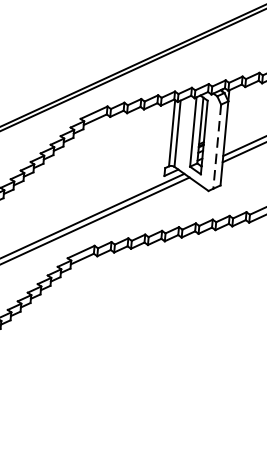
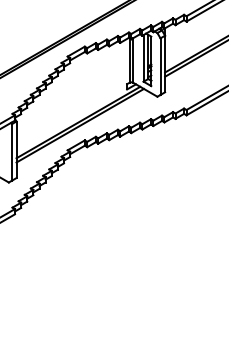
line: (217, 147) -> (160, 67), dashed -> solid

